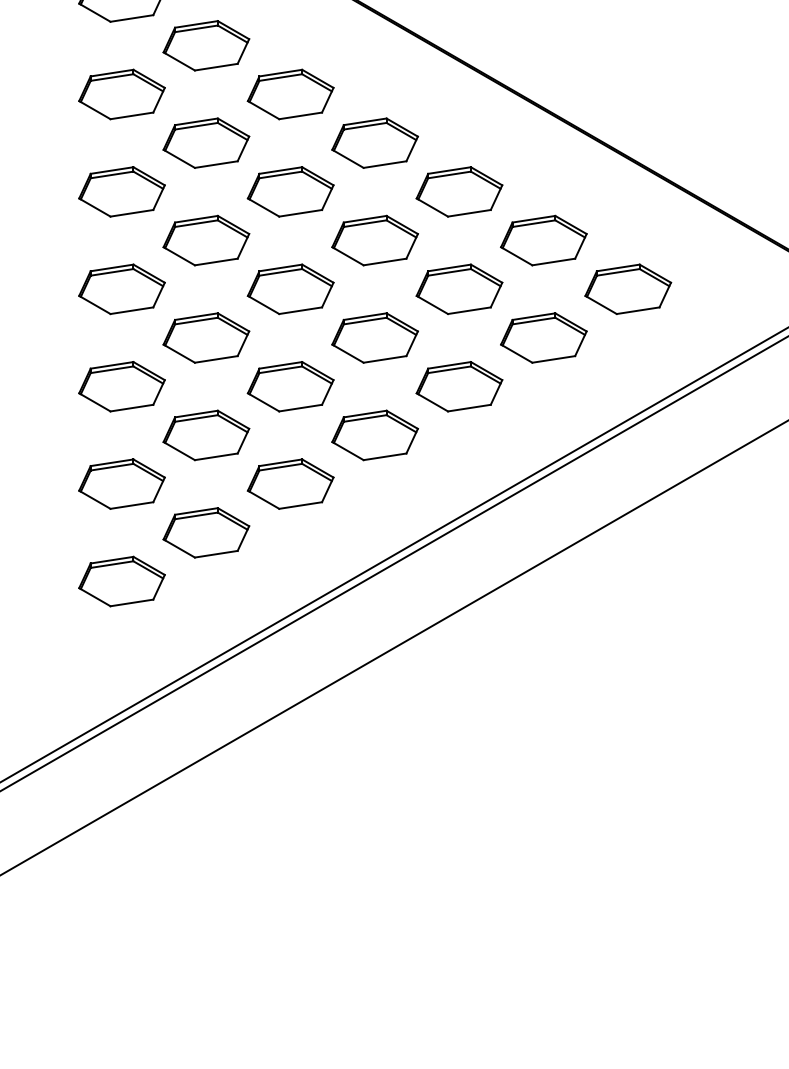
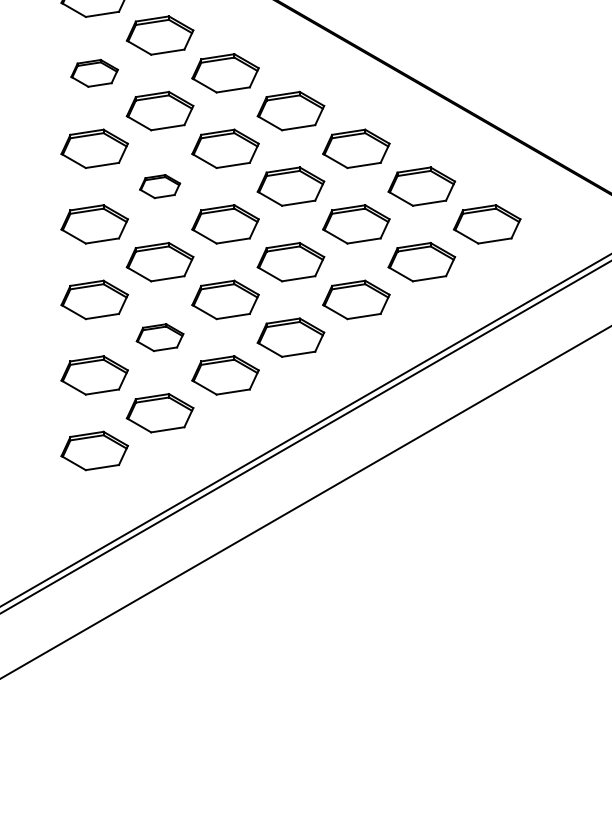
part: (121, 94) -> (94, 73), size x0.7
part: (205, 240) -> (159, 186), size x0.6
part: (205, 435) -> (159, 337), size x0.7

